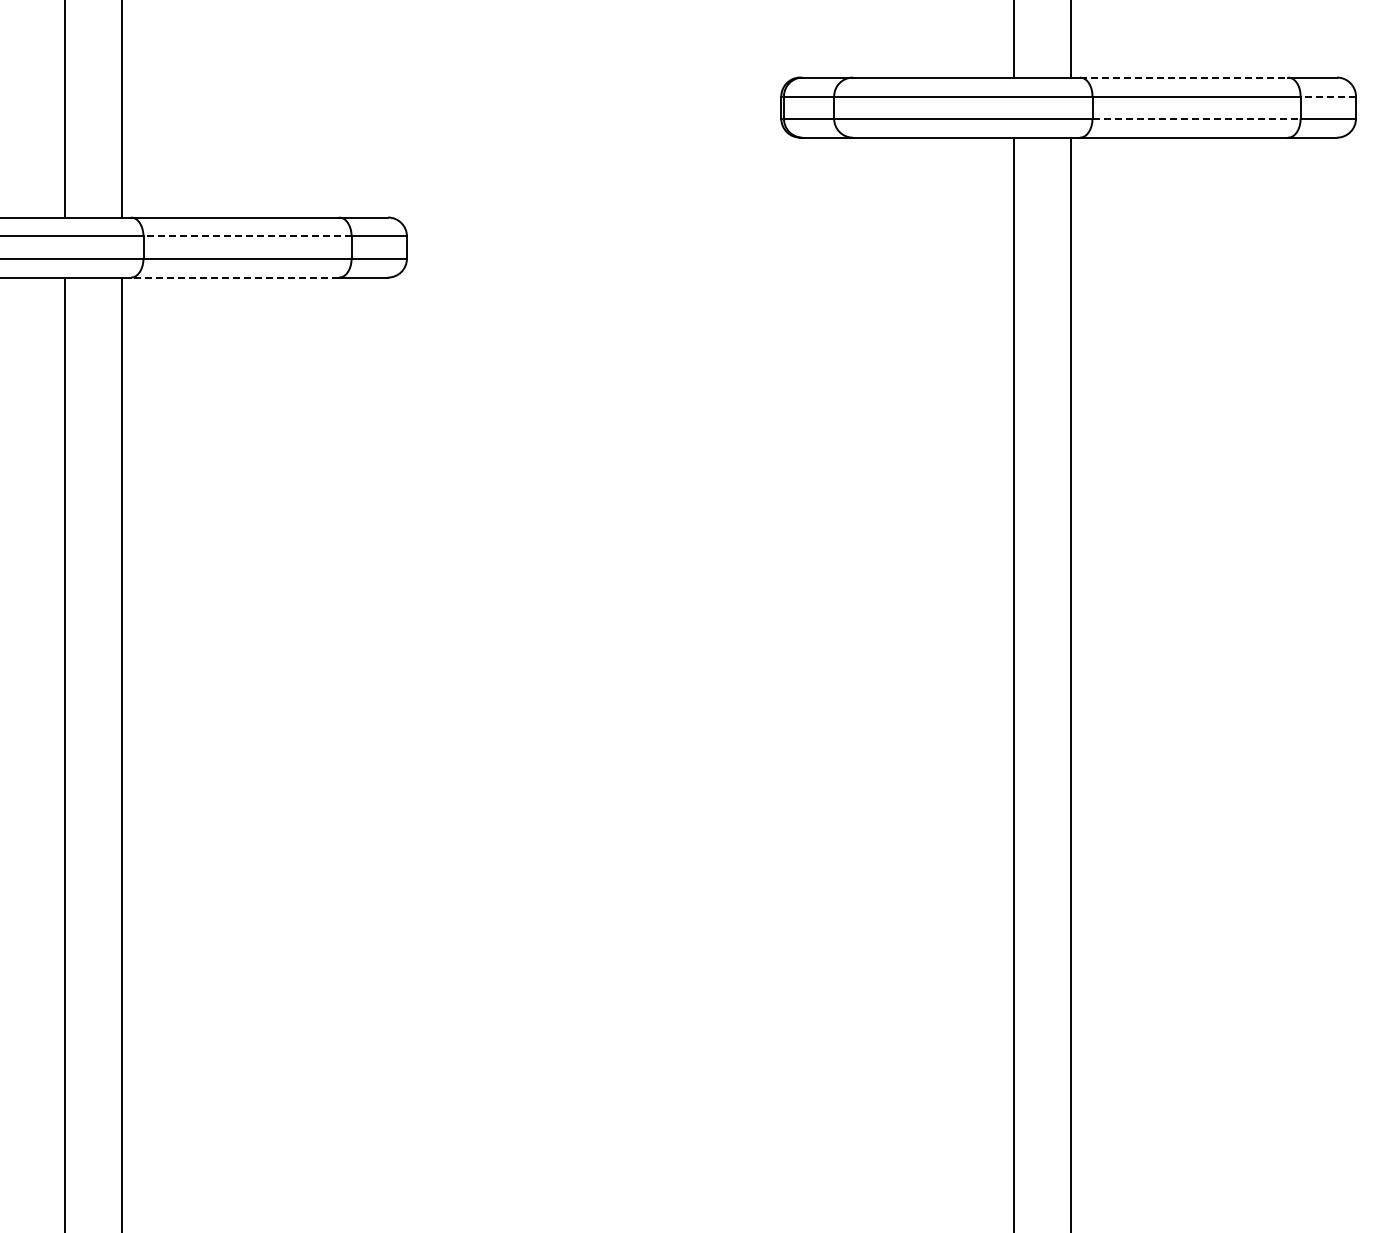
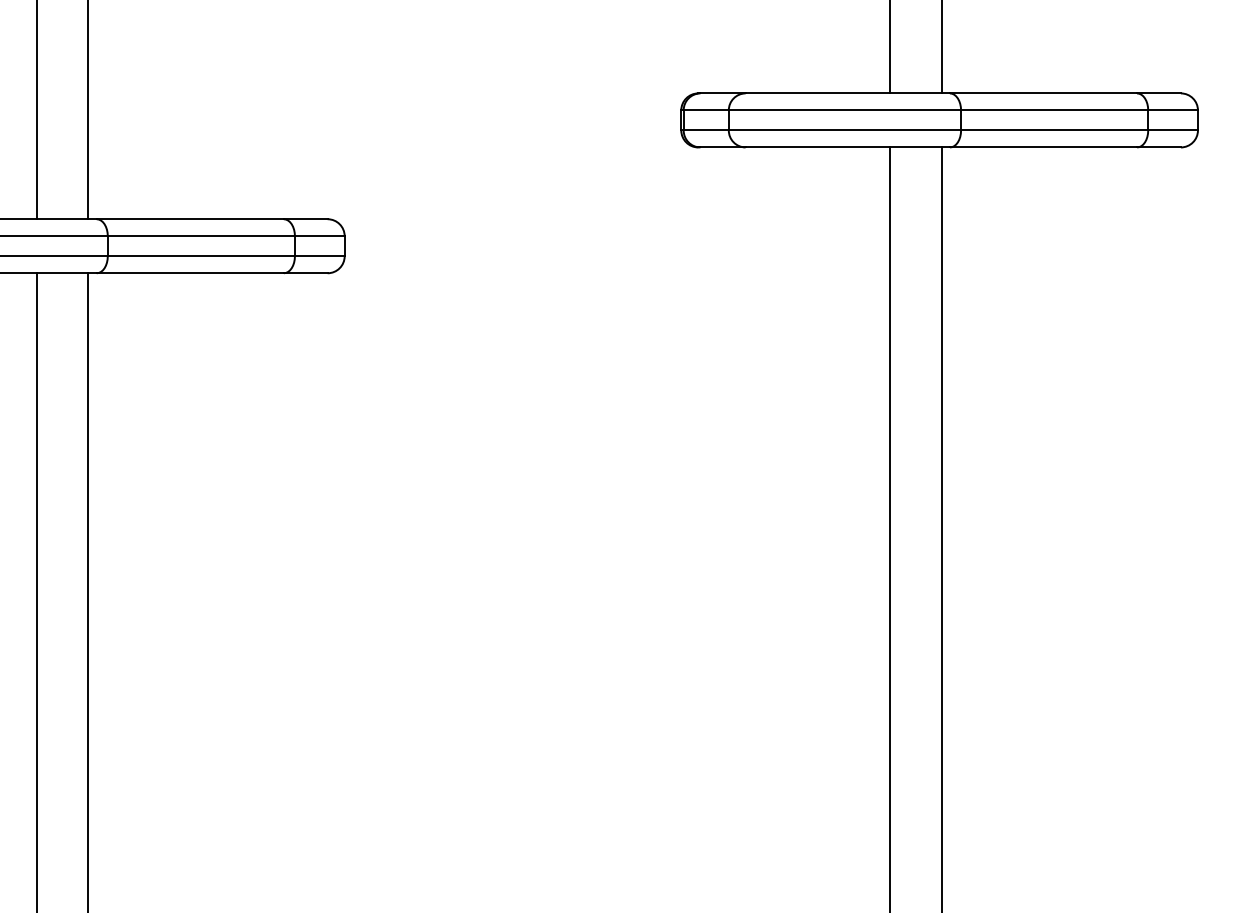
line: (1184, 77) -> (1043, 93), dashed -> solid
line: (1328, 96) -> (1173, 110), dashed -> solid
line: (1197, 118) -> (1055, 130), dashed -> solid
line: (247, 236) -> (201, 236), dashed -> solid
line: (234, 277) -> (189, 273), dashed -> solid

